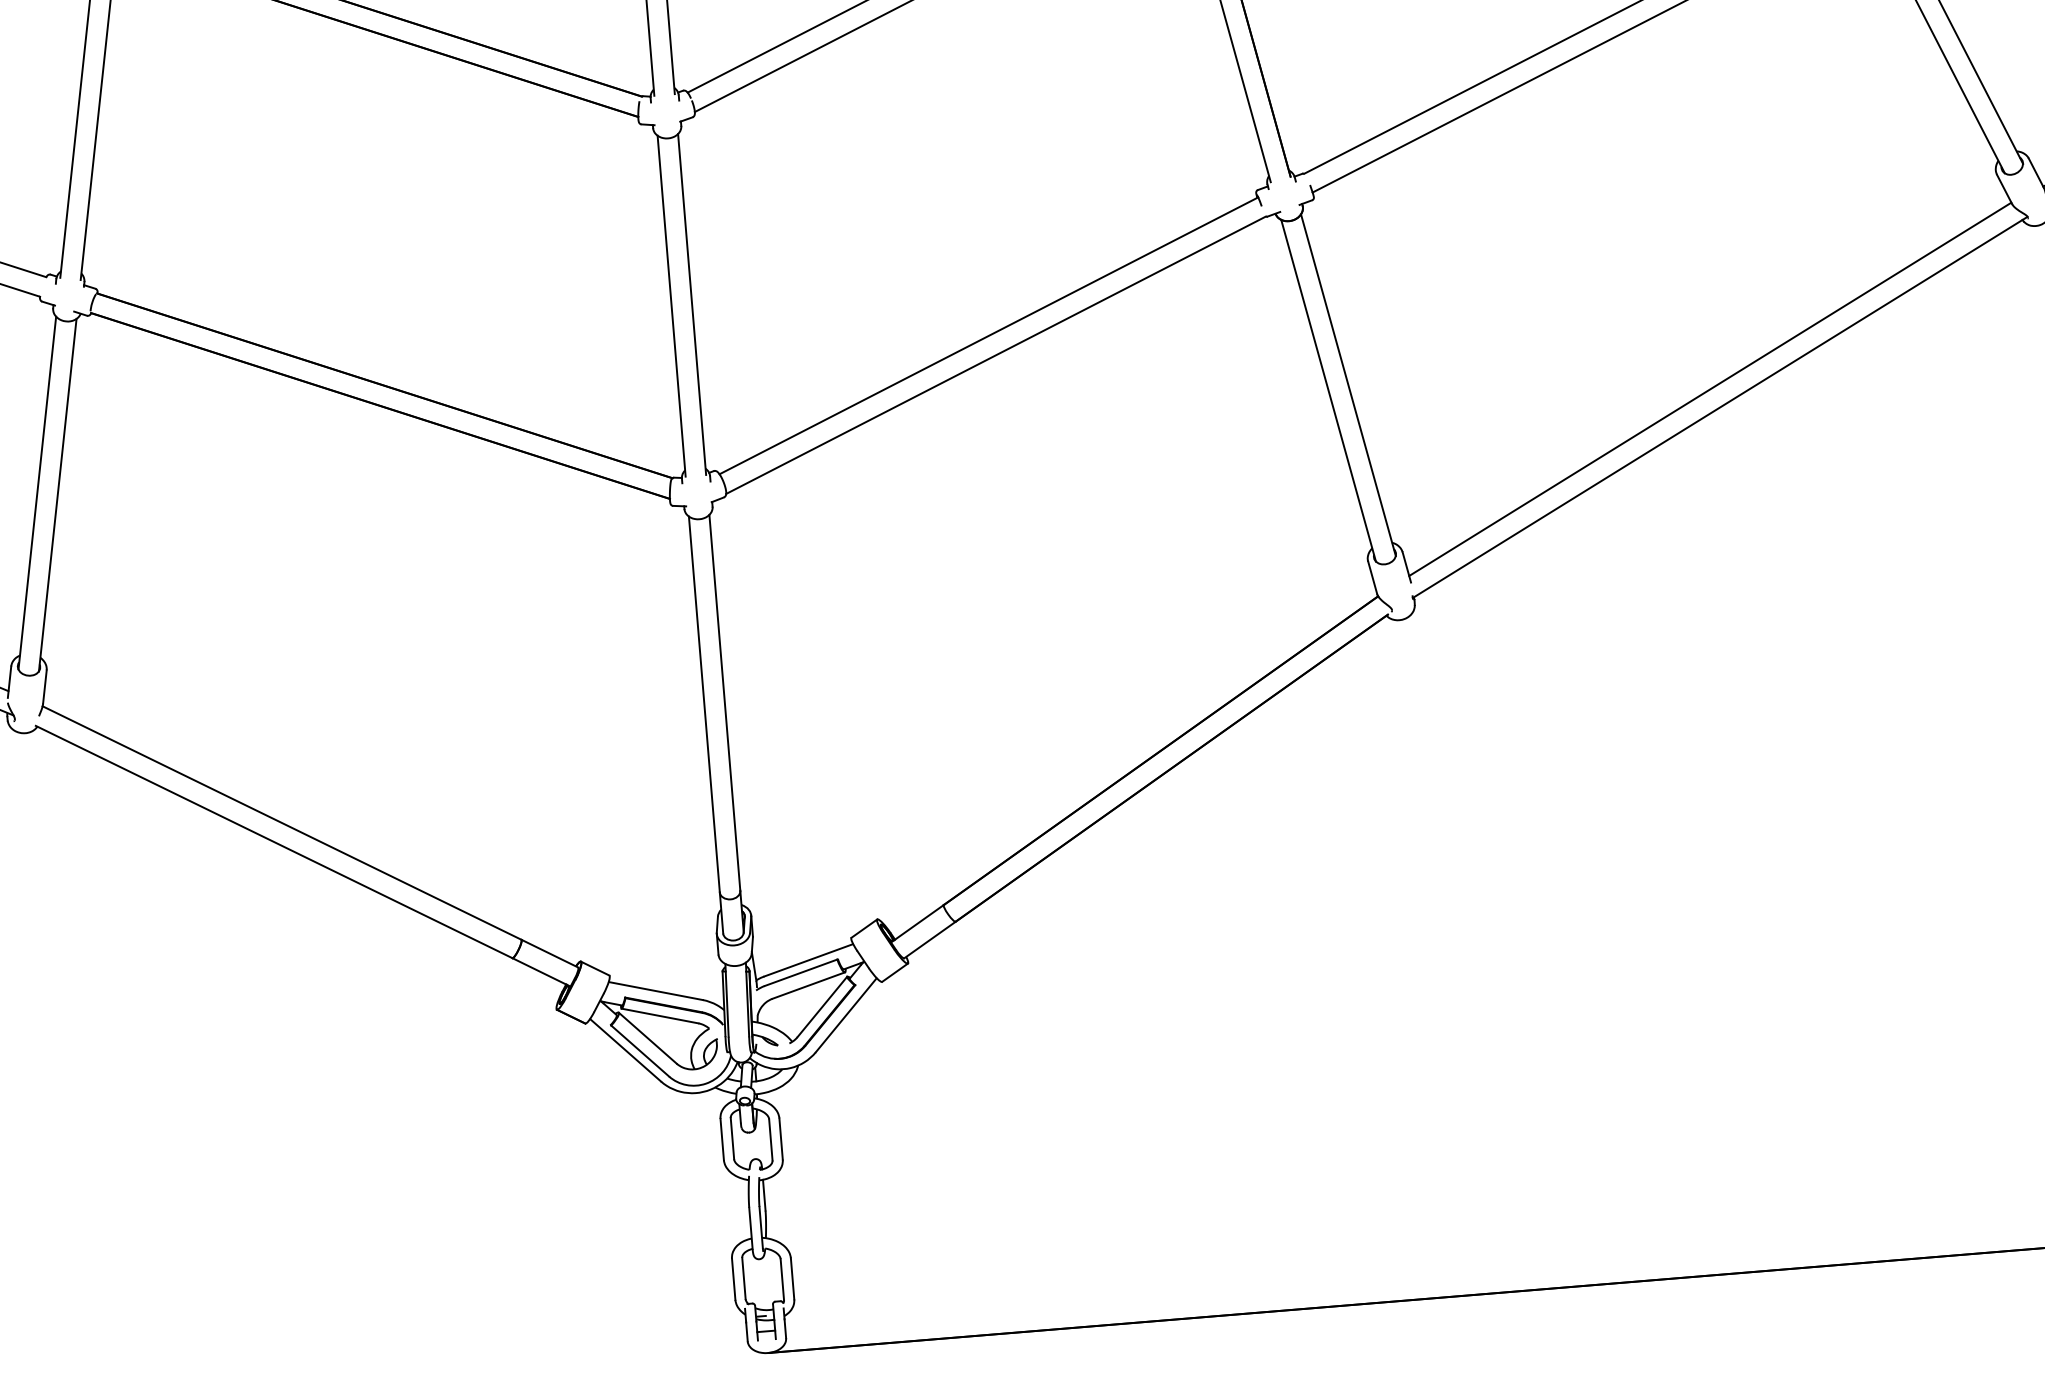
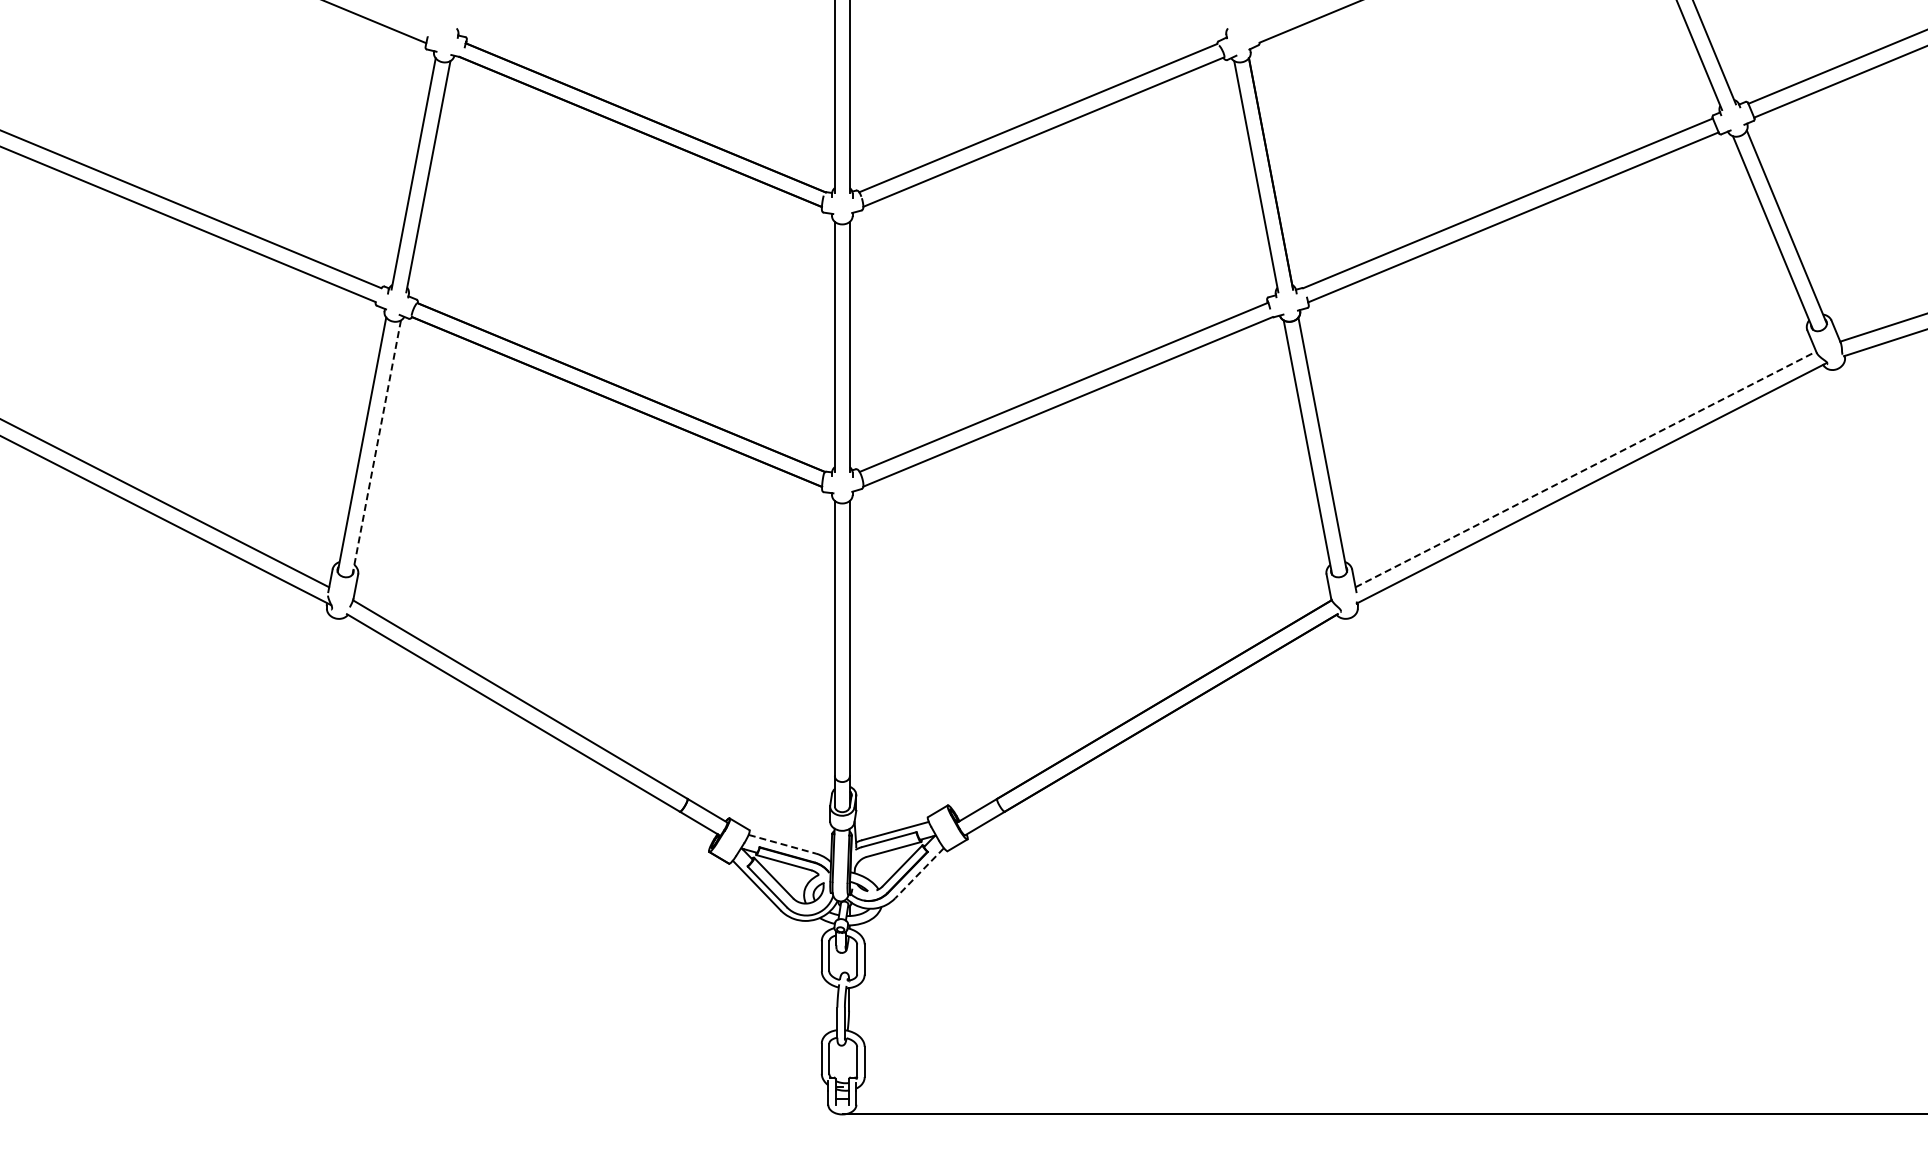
line: (1709, 389) -> (1585, 469), solid -> dashed
line: (57, 496) -> (376, 448), solid -> dashed
line: (656, 991) -> (782, 844), solid -> dashed
line: (846, 1015) -> (919, 873), solid -> dashed

